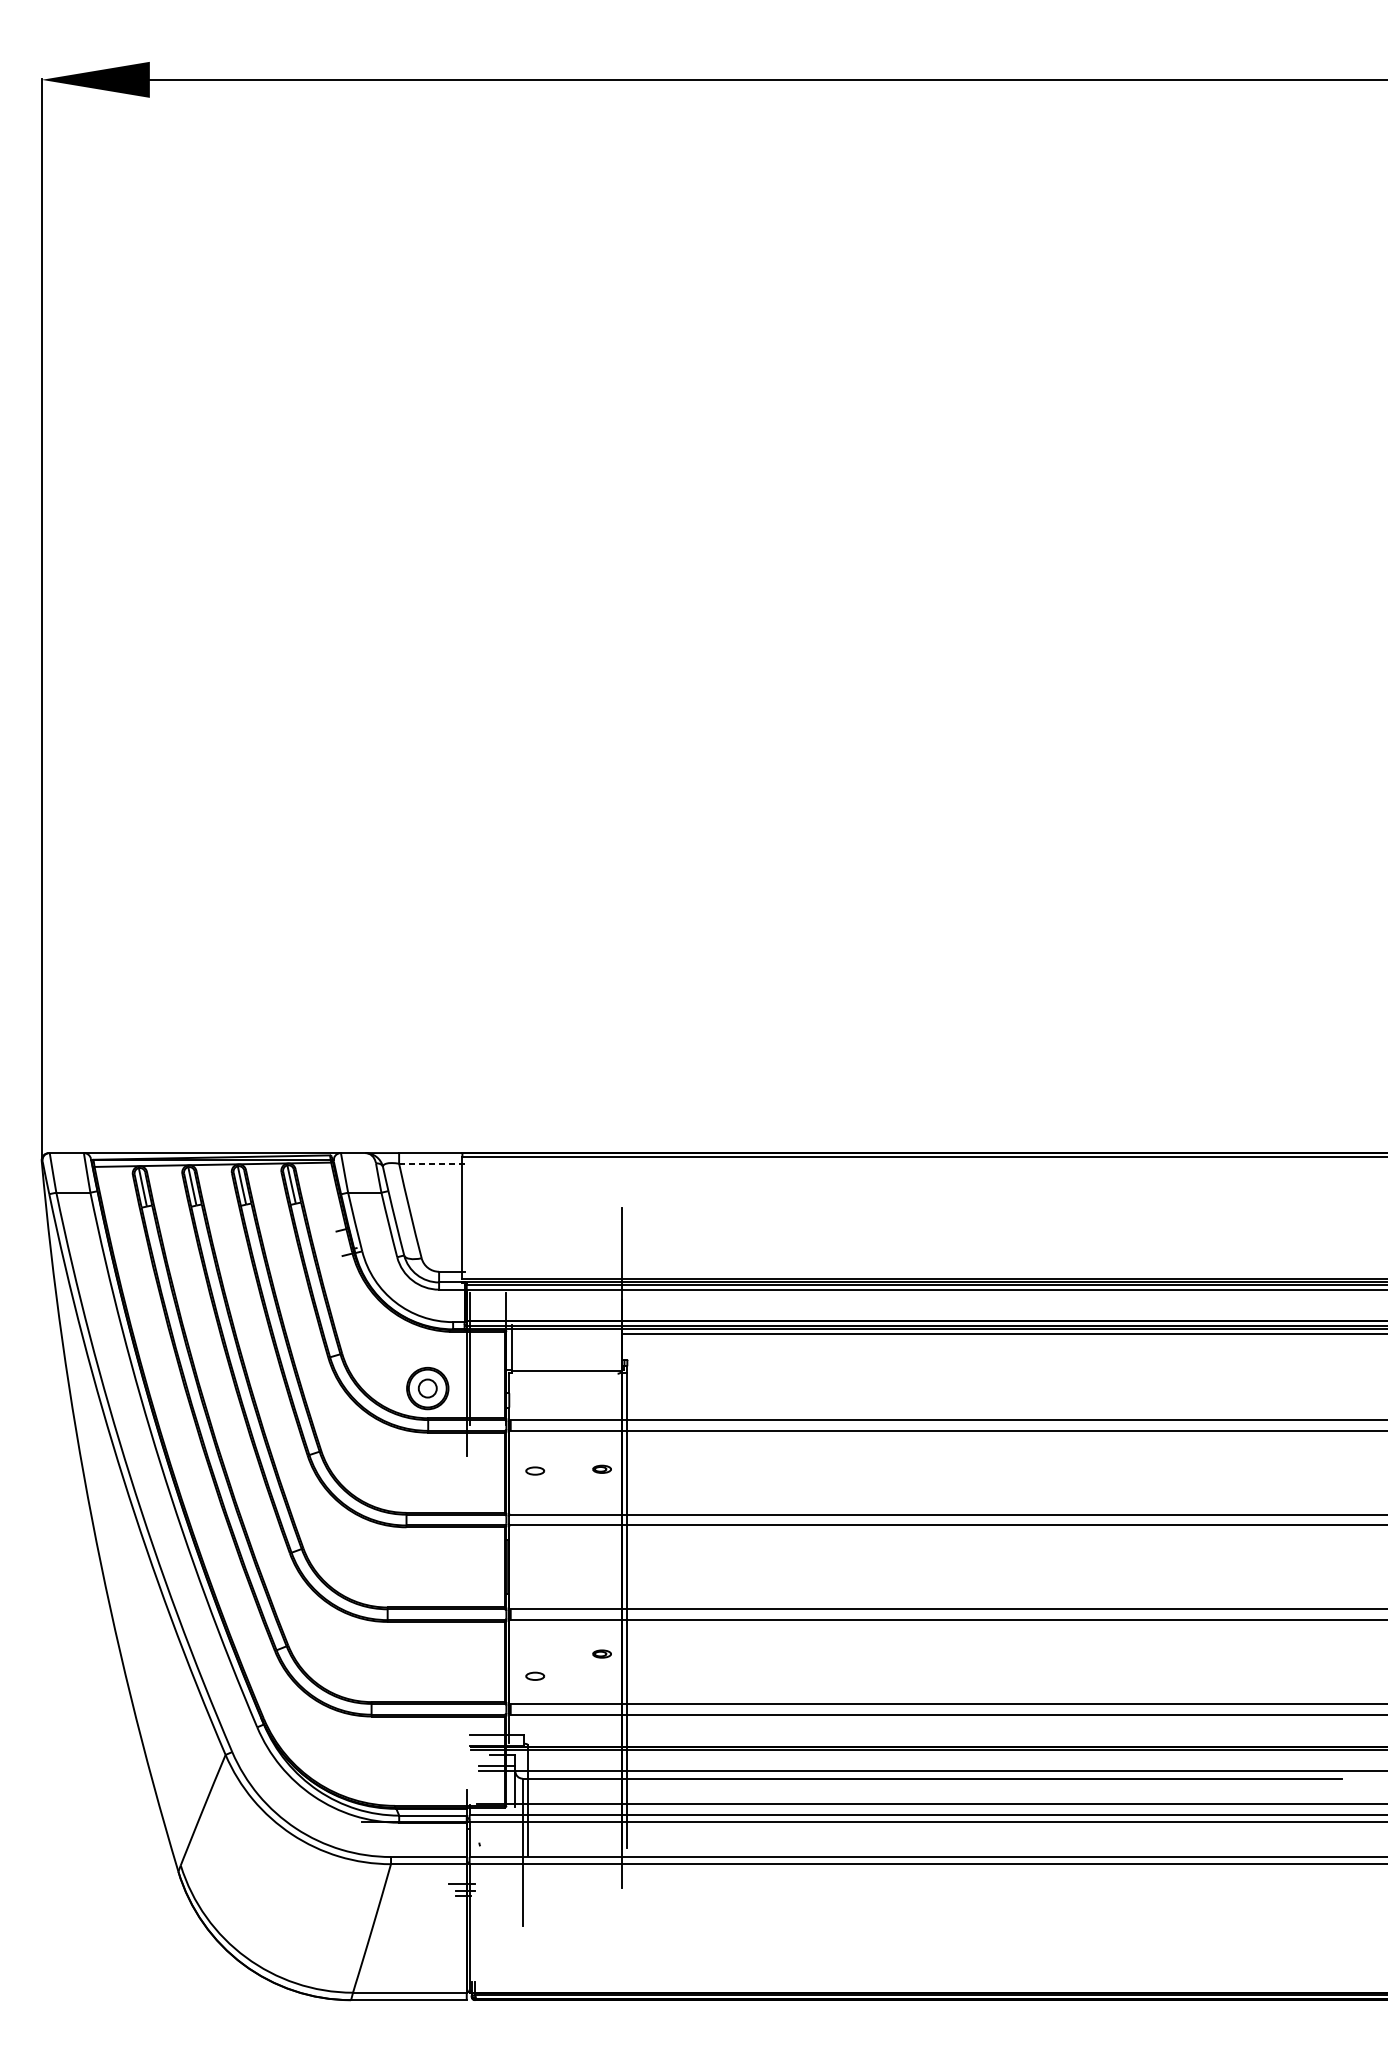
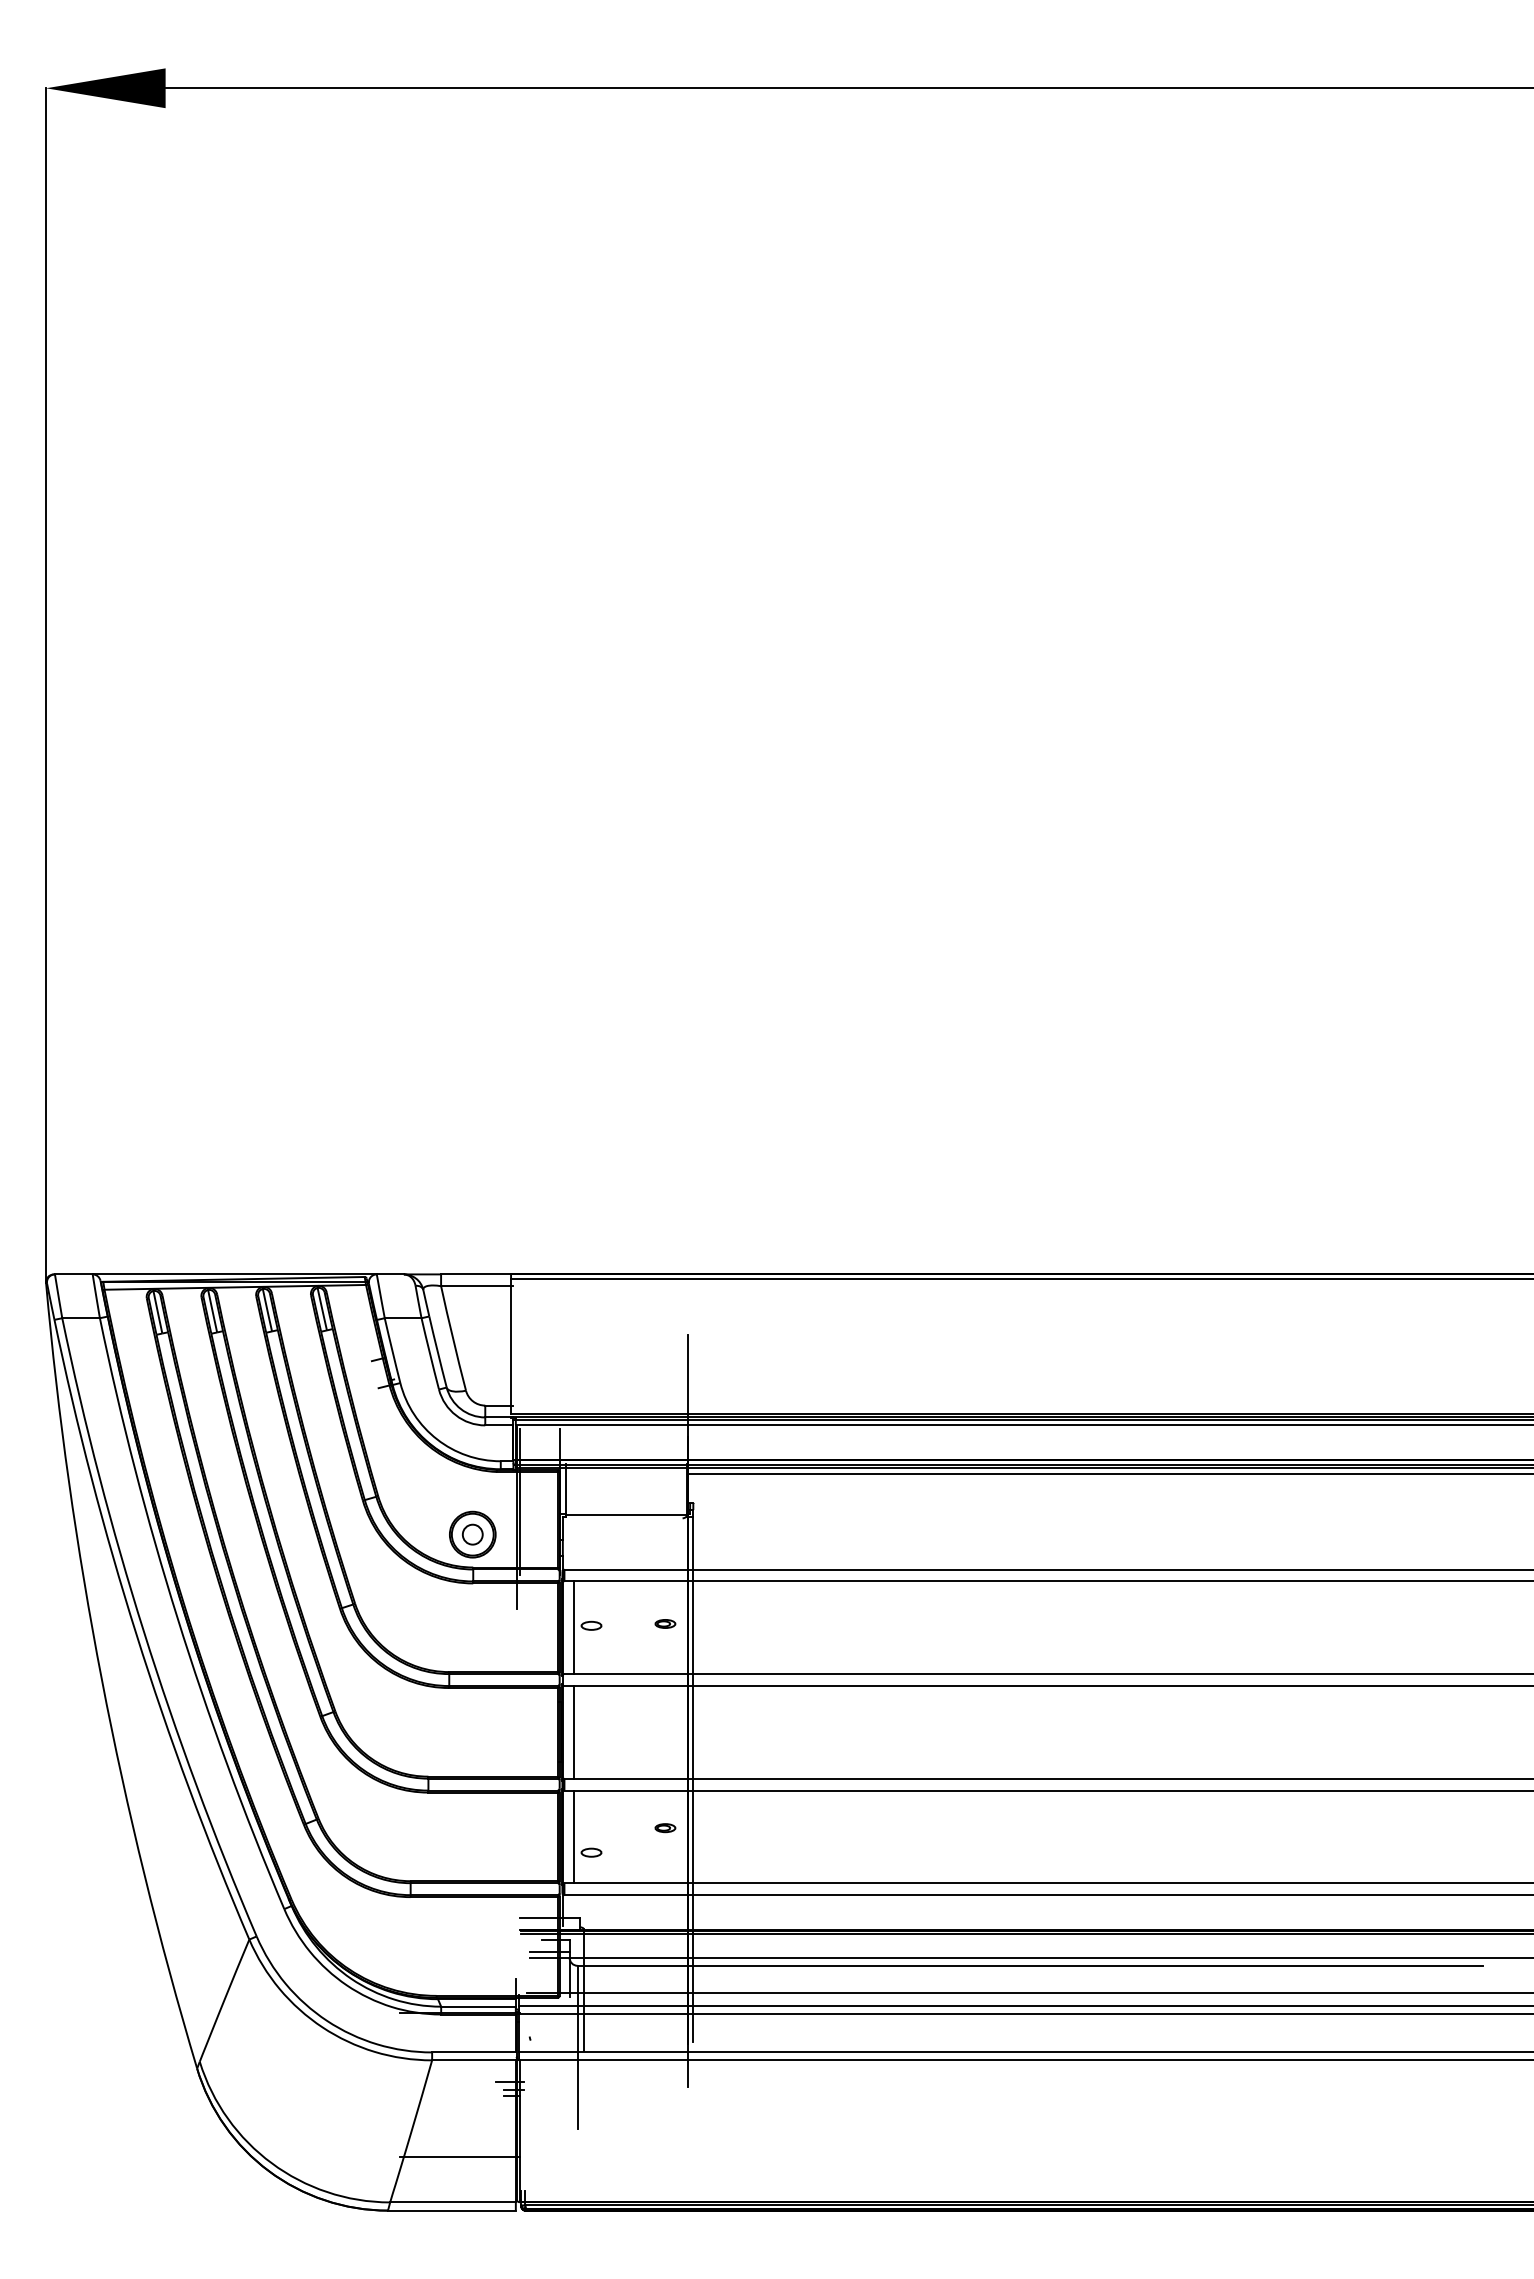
line: (432, 1164) -> (477, 1286), dashed -> solid
line: (519, 1472) -> (574, 1627), added
line: (519, 1567) -> (574, 1732), added
line: (519, 1661) -> (574, 1836), added
line: (415, 1951) -> (459, 2156), added

